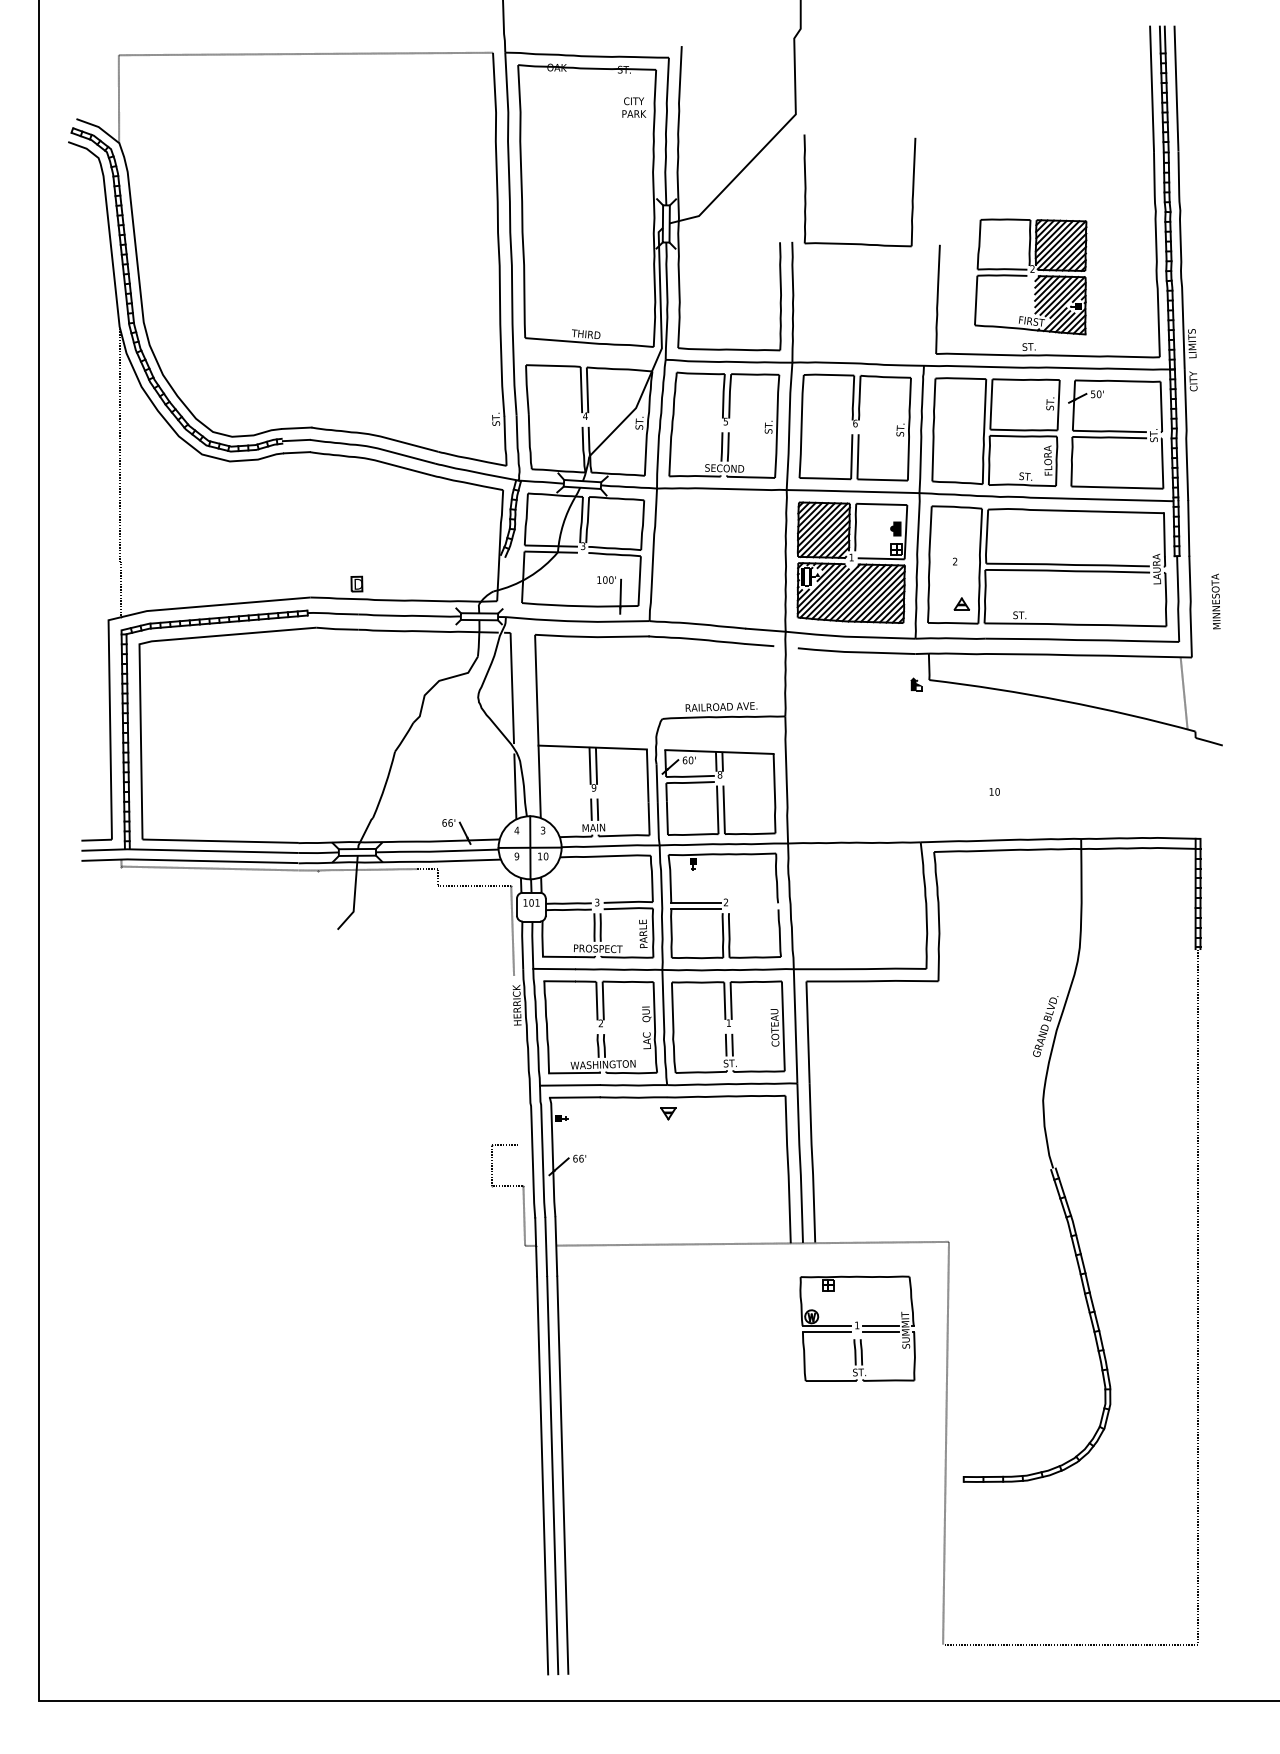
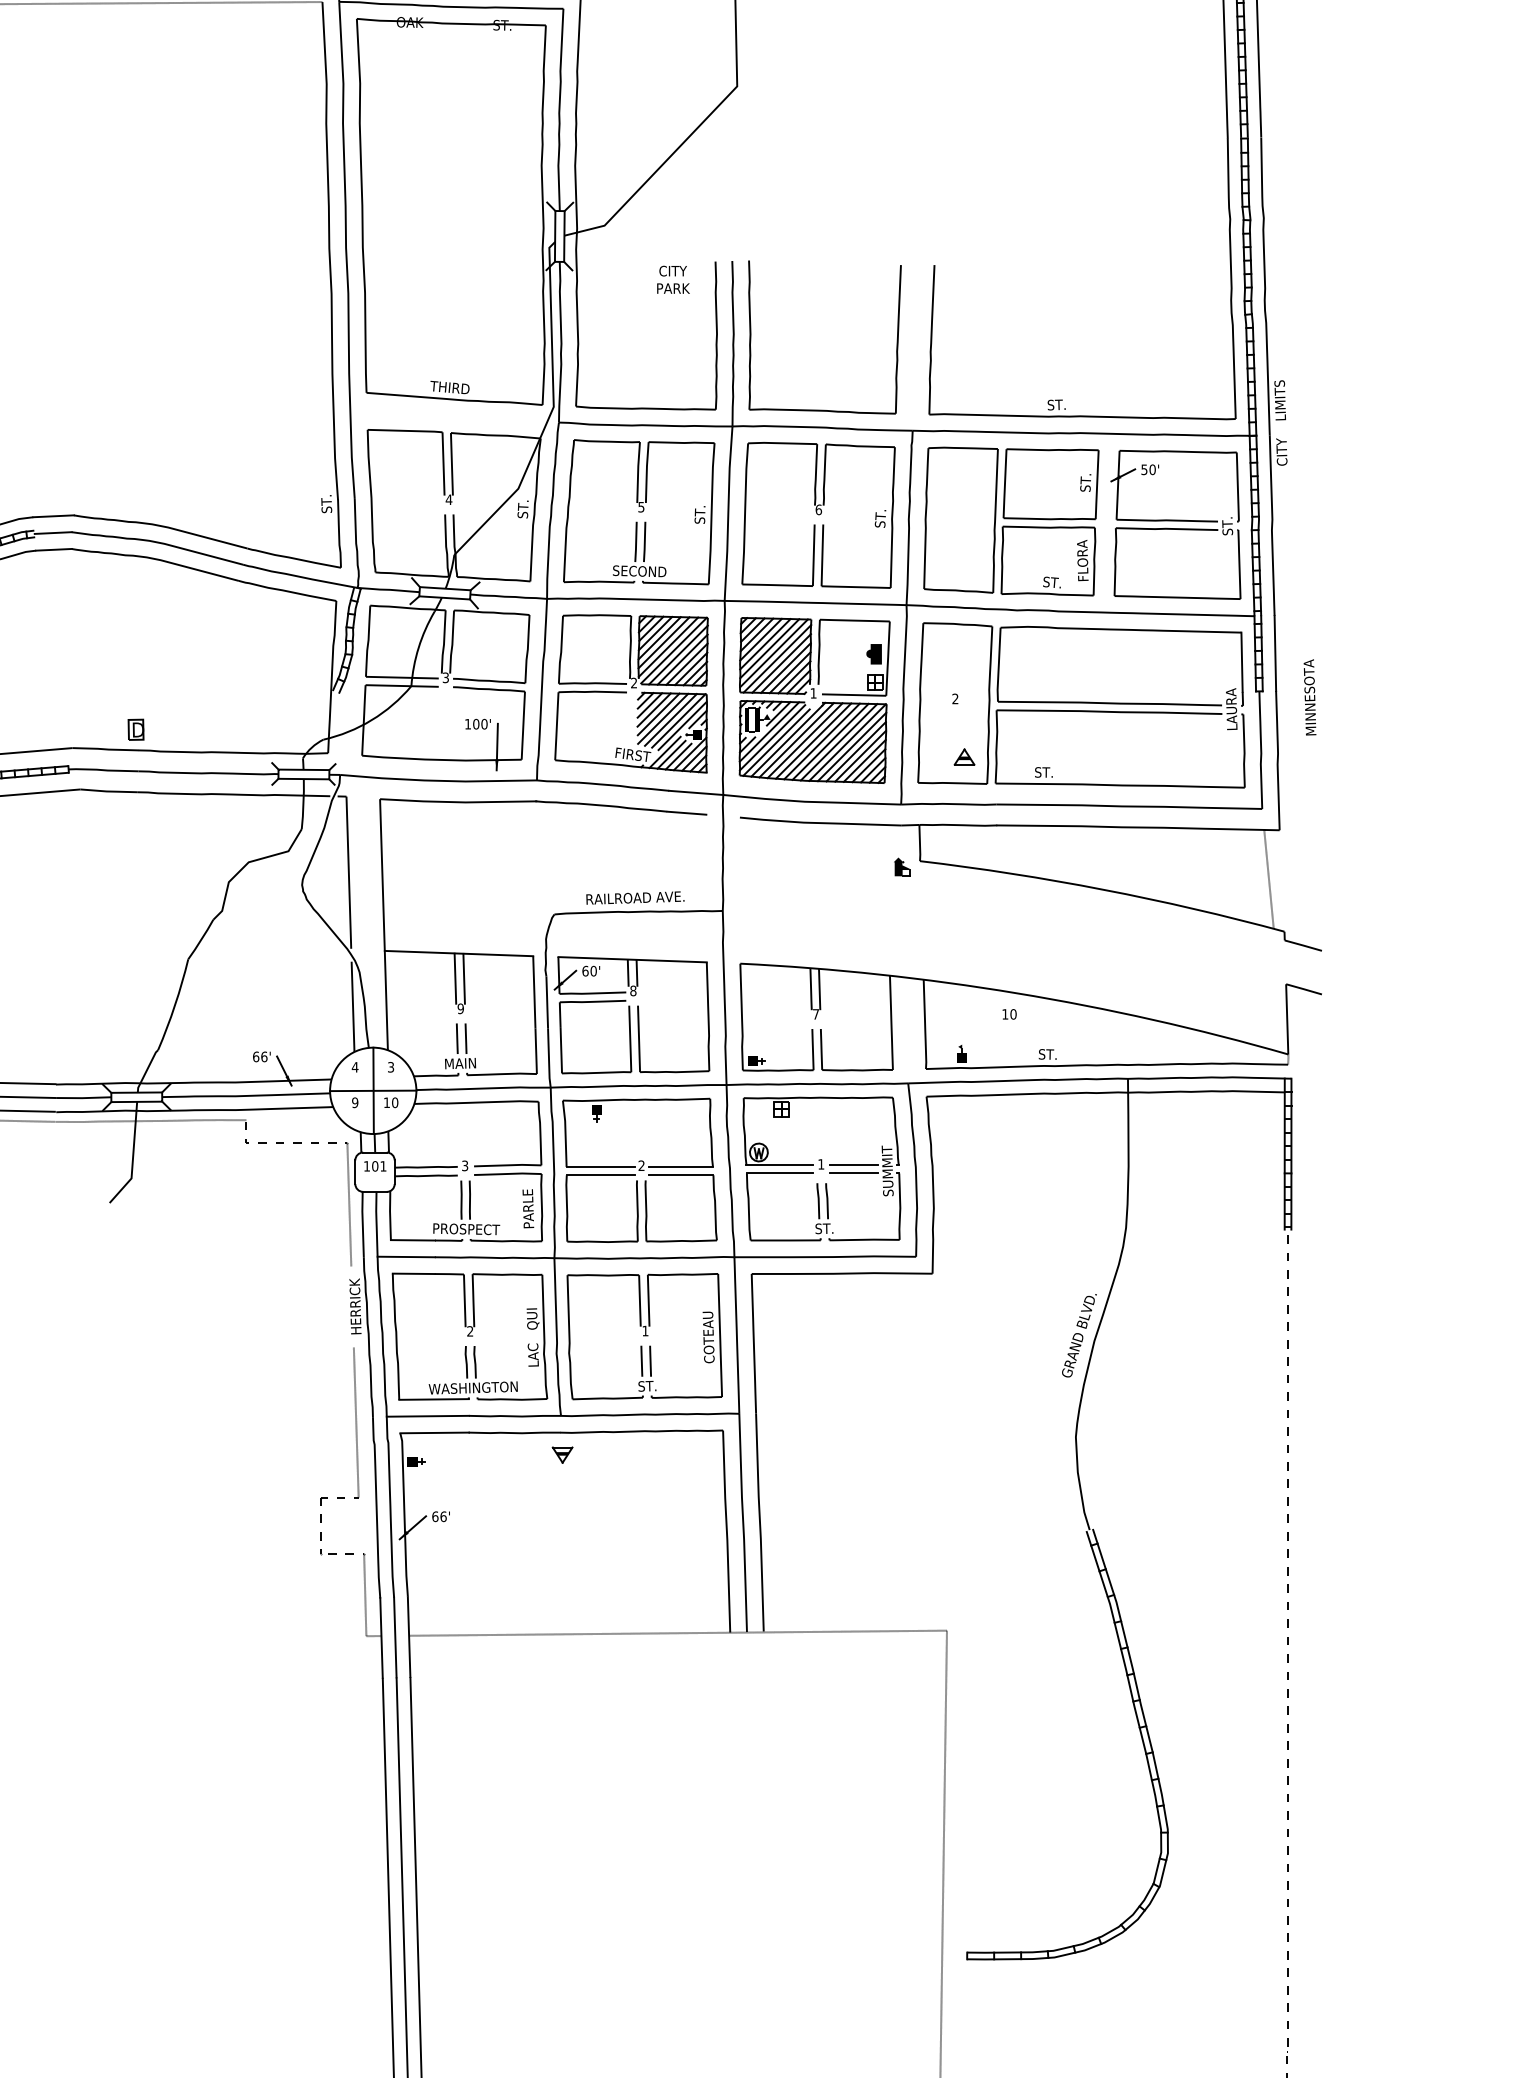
text: (634, 107) -> (673, 279), moved
part: (911, 197) -> (895, 346), moved
part: (1030, 276) -> (631, 693), moved
text: (1215, 601) -> (1309, 697), moved
part: (1009, 793) -> (1029, 1016), added
line: (754, 903) -> (680, 1167), added
line: (754, 909) -> (680, 1175), added
line: (517, 1089) -> (355, 1421), added
part: (857, 1328) -> (821, 1168), moved

